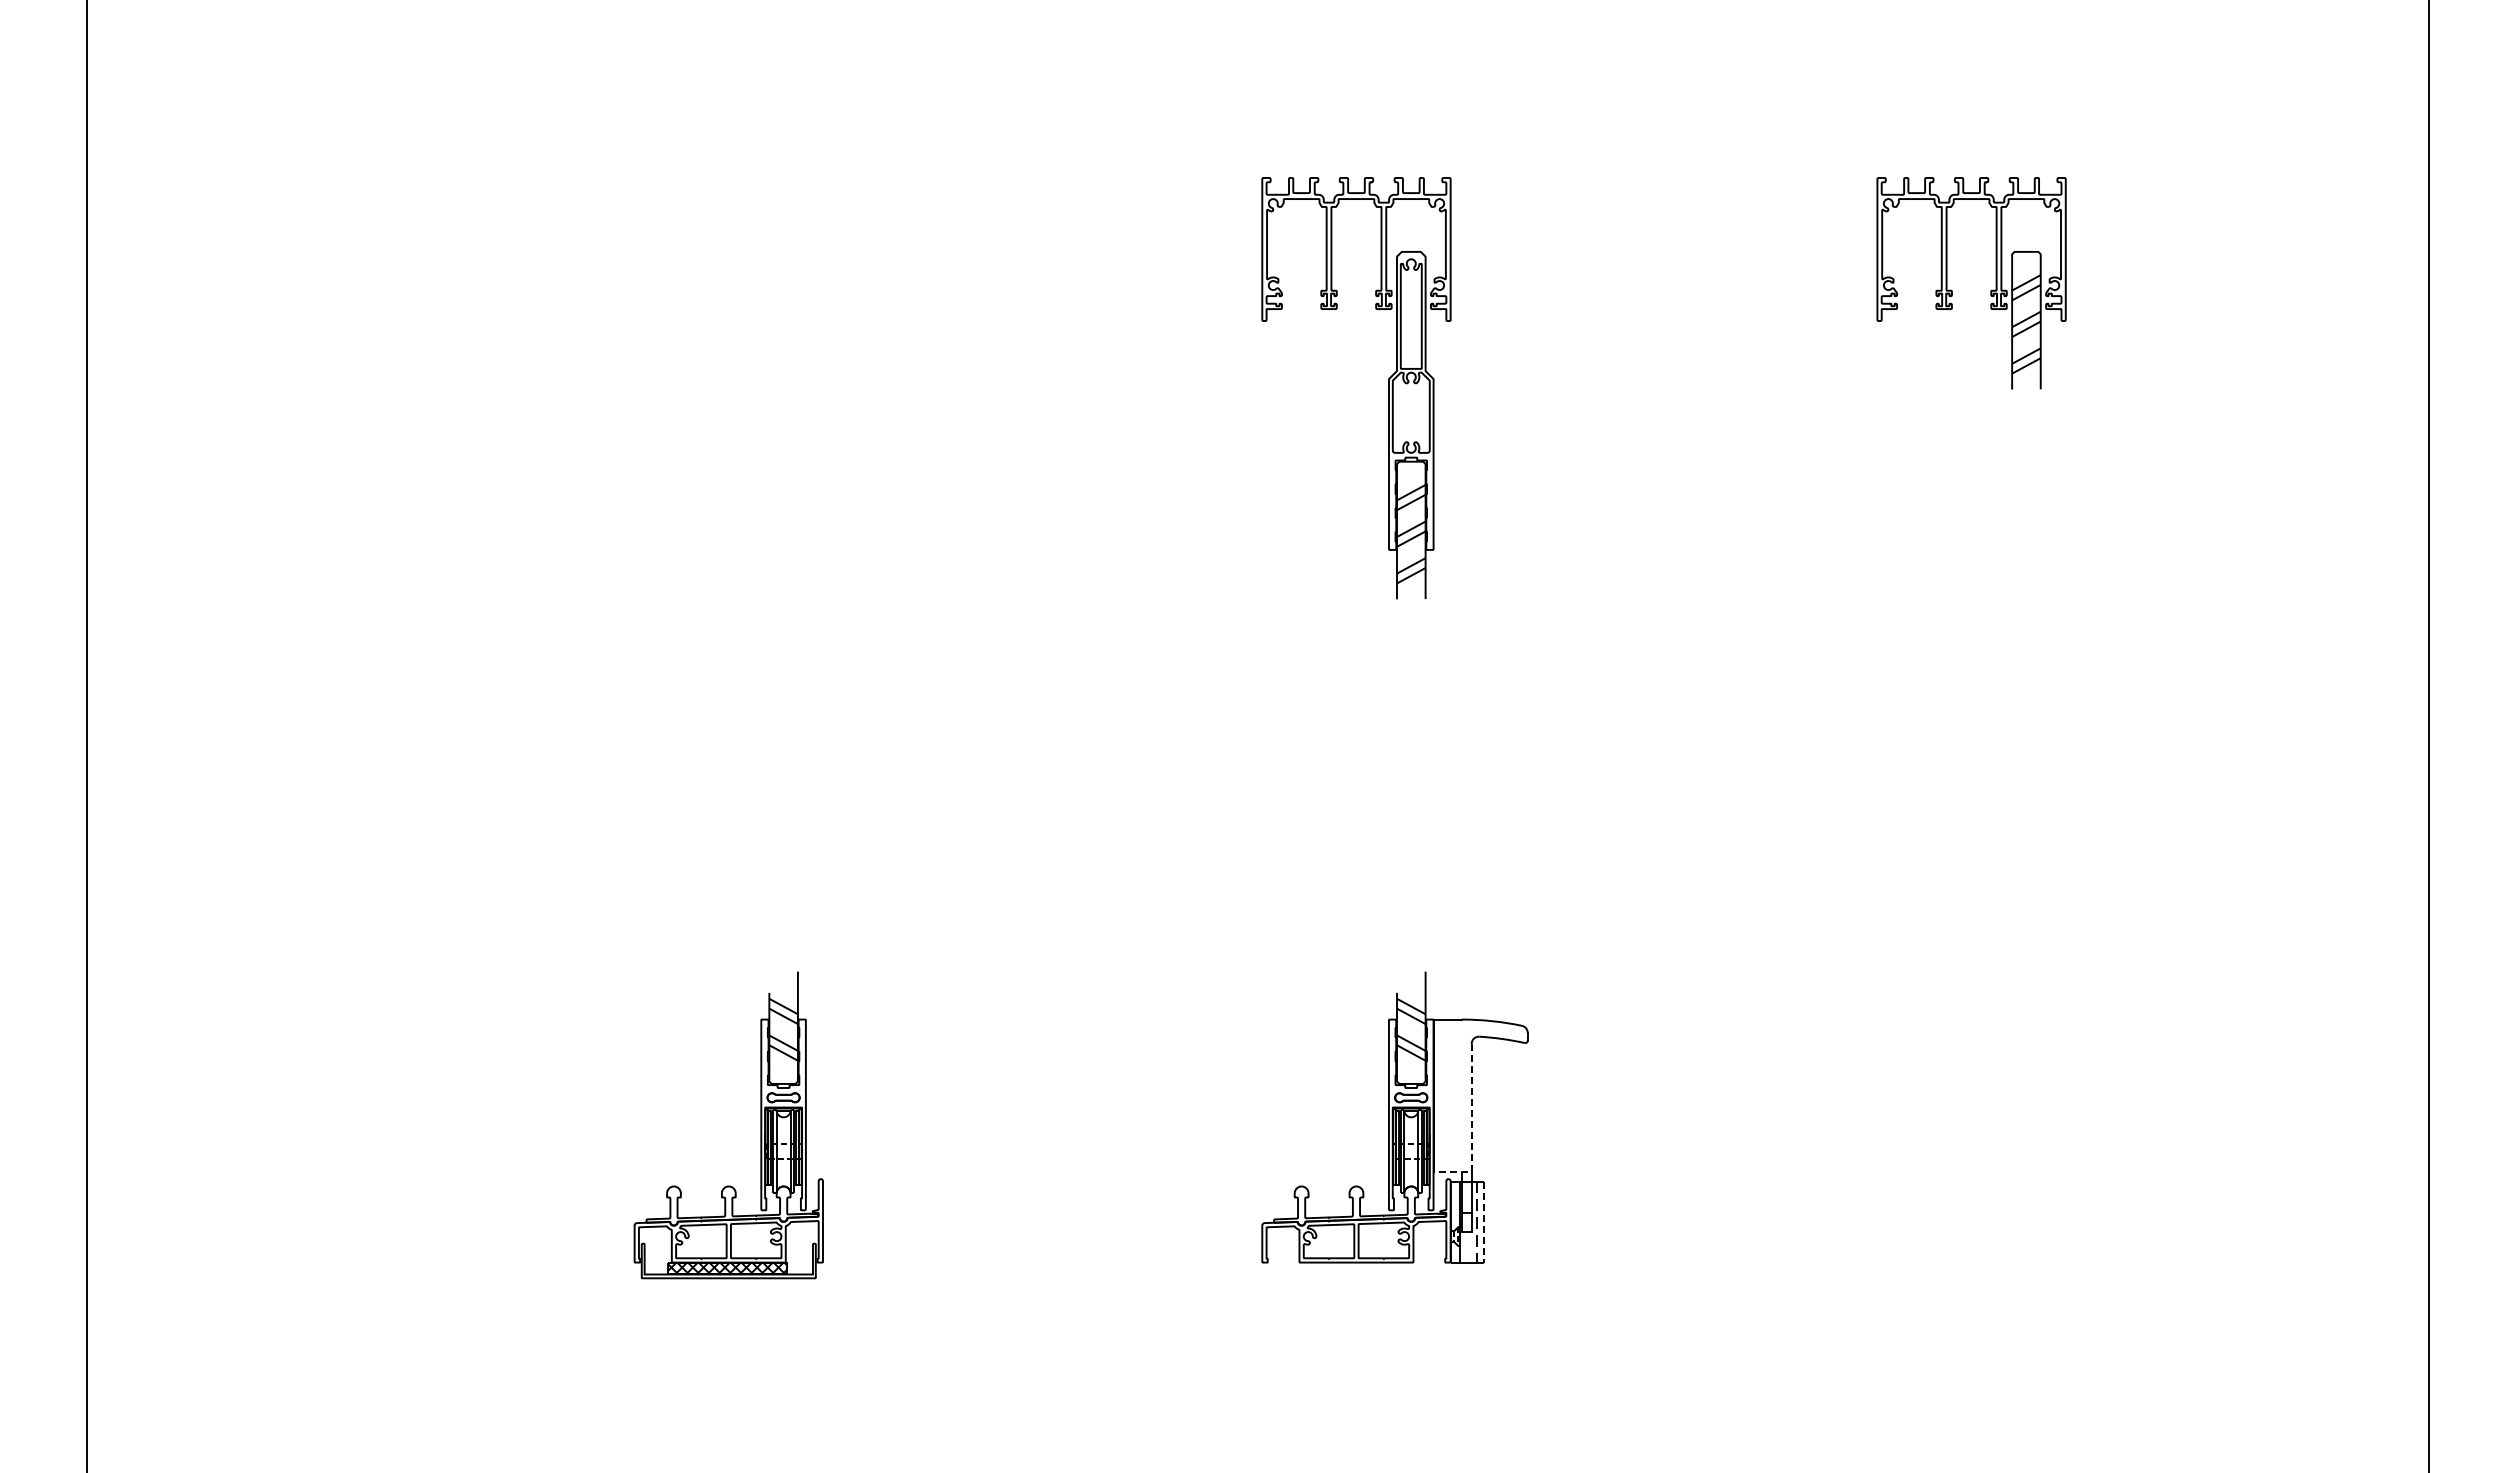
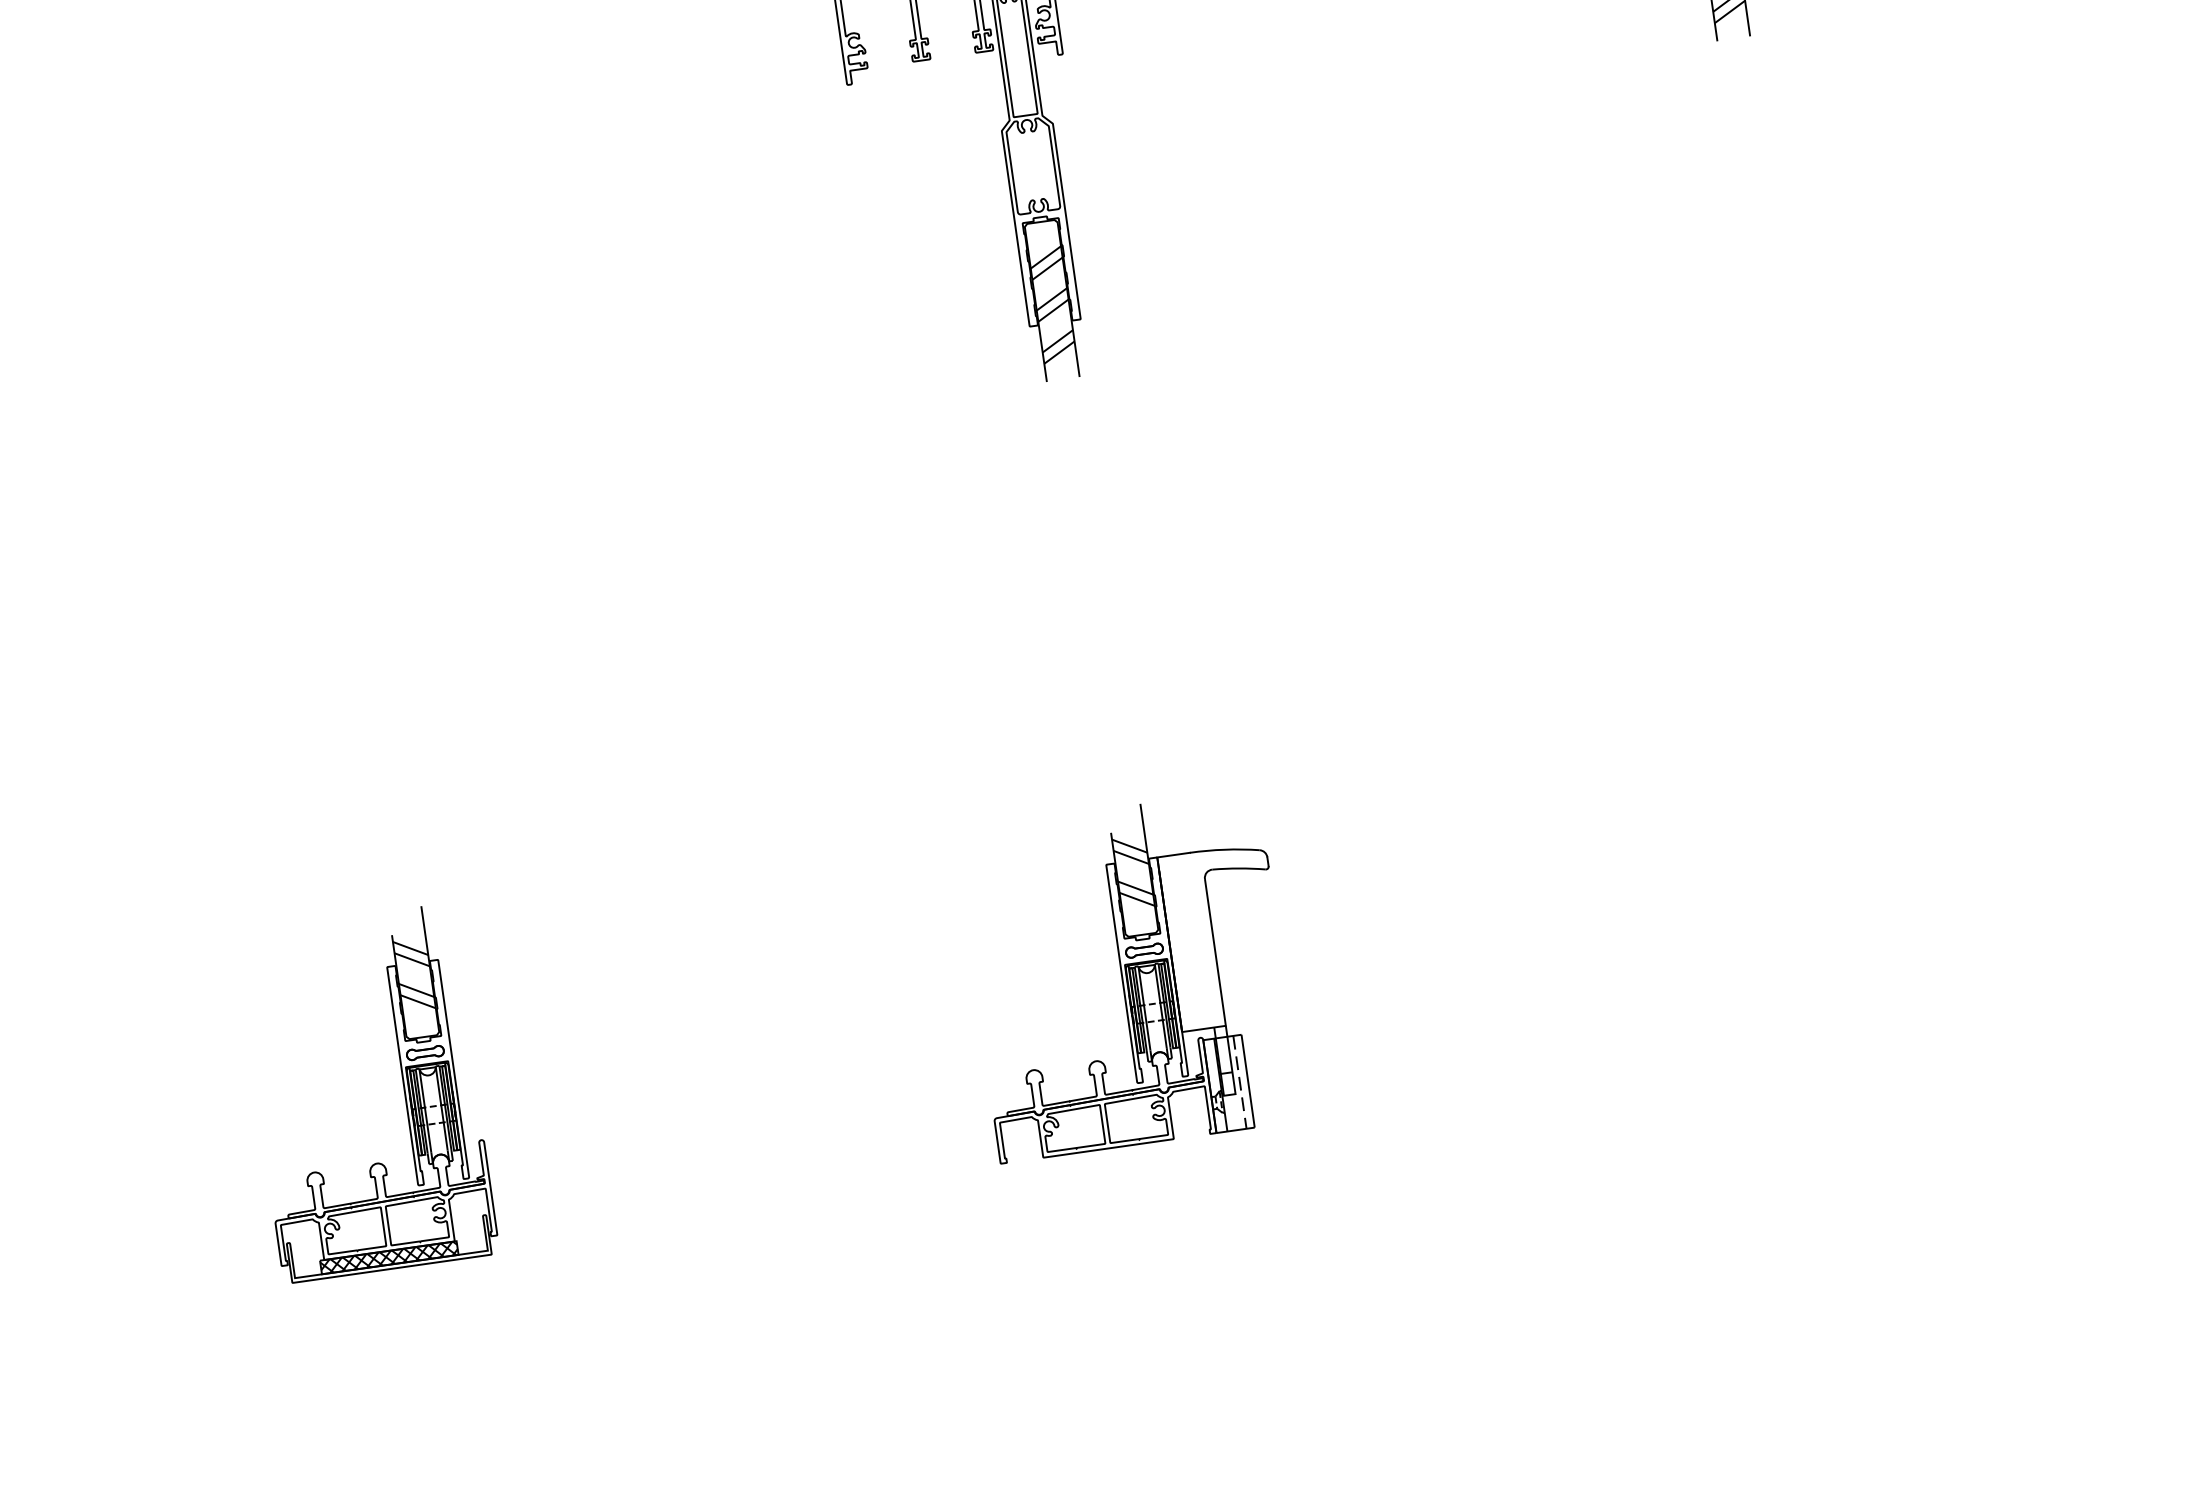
line: (1471, 1128) -> (1218, 976), dashed -> solid
line: (1484, 1222) -> (1248, 1081), dashed -> solid

